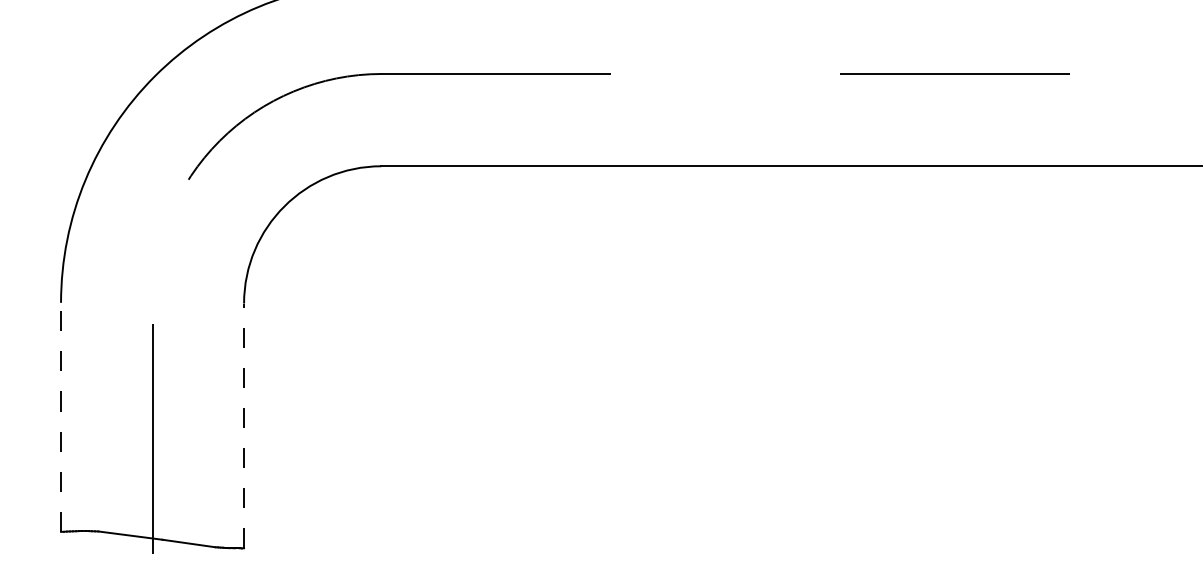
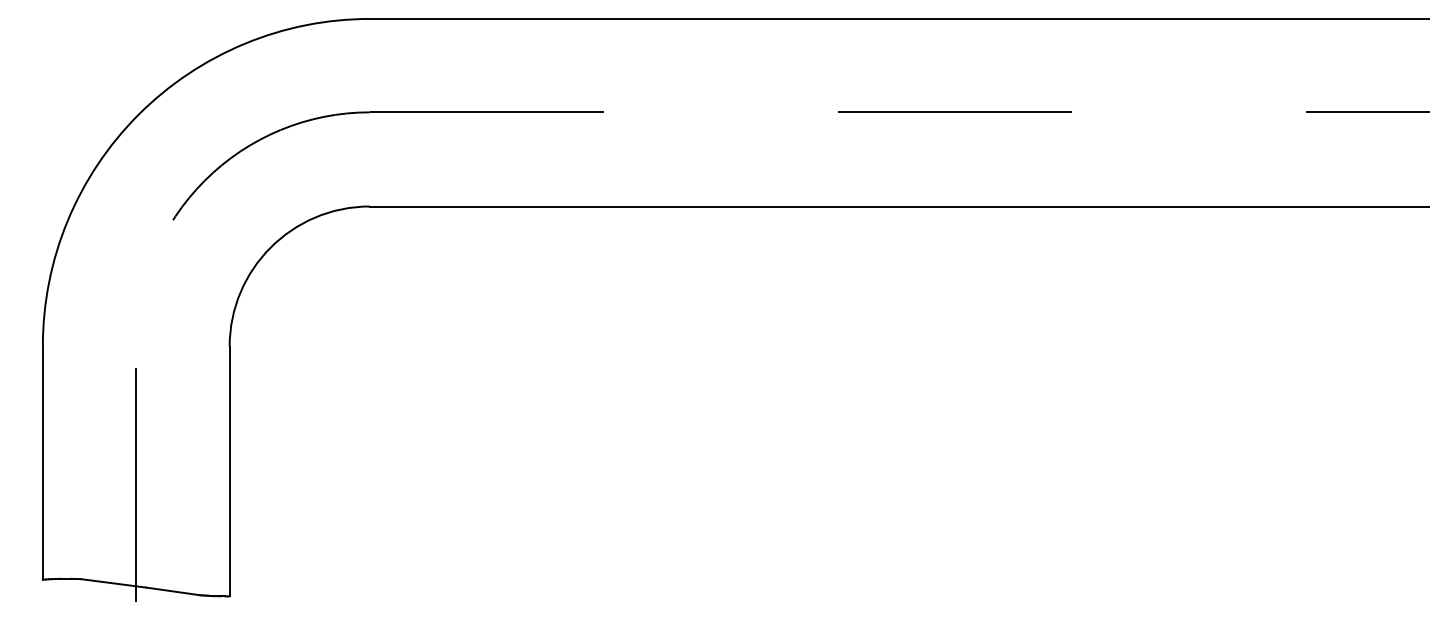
line: (60, 417) -> (42, 462), dashed -> solid
line: (243, 425) -> (229, 471), dashed -> solid

